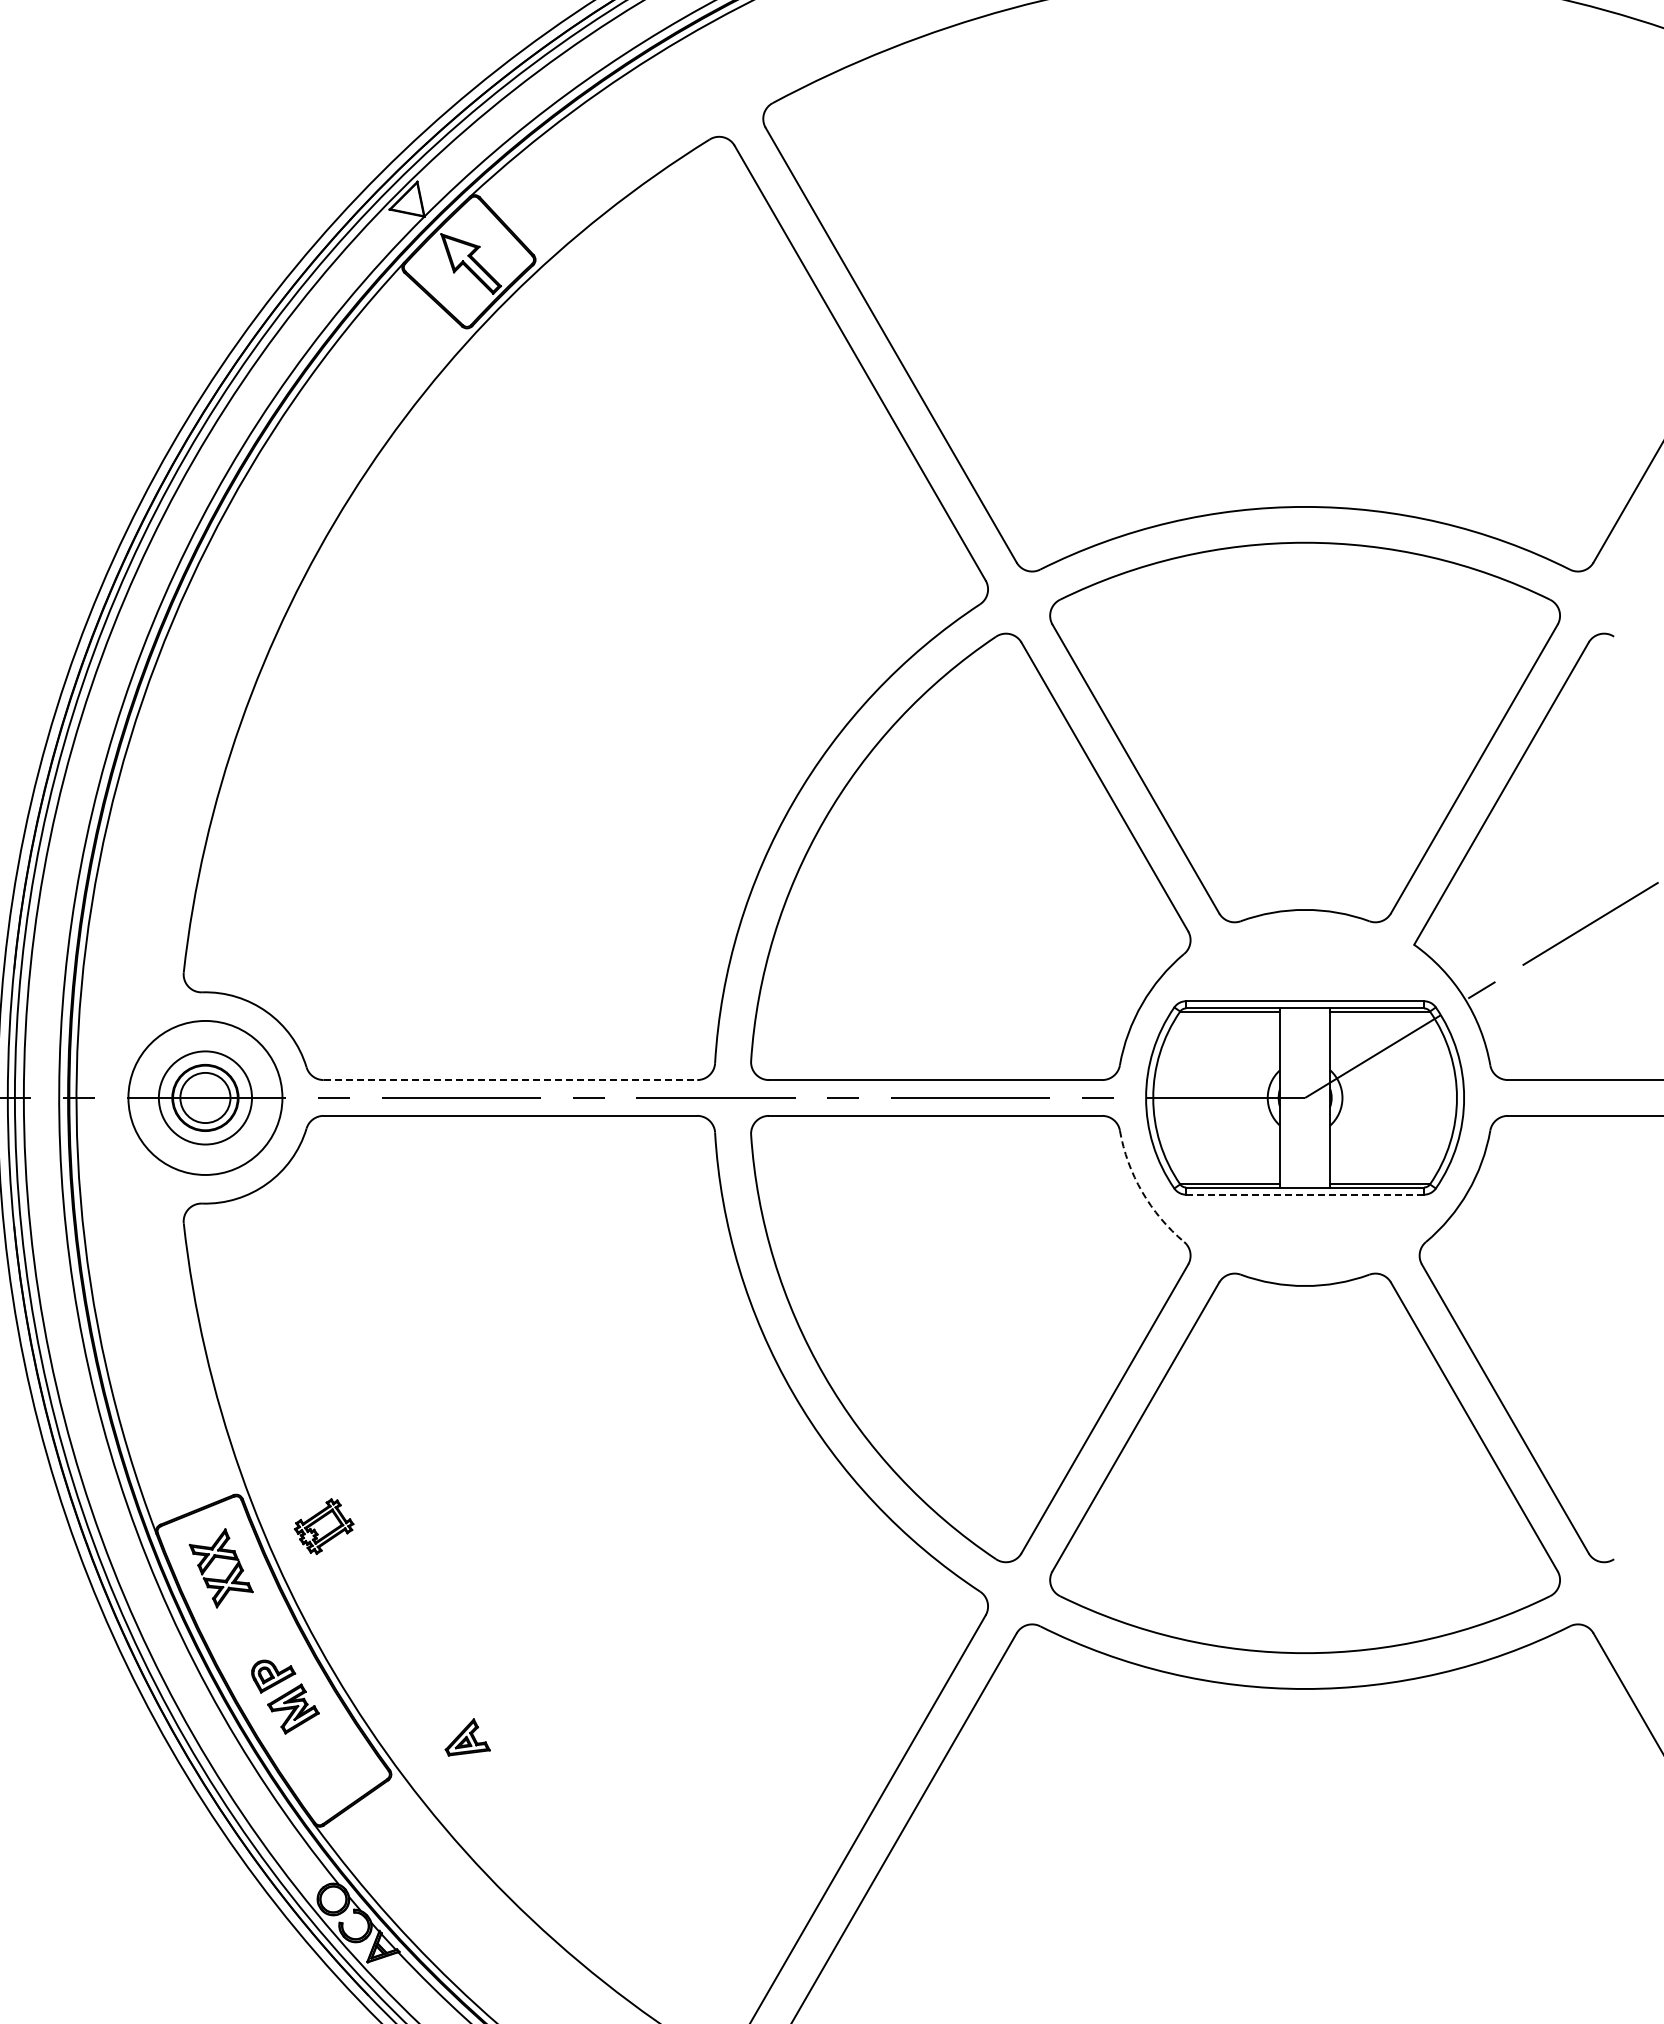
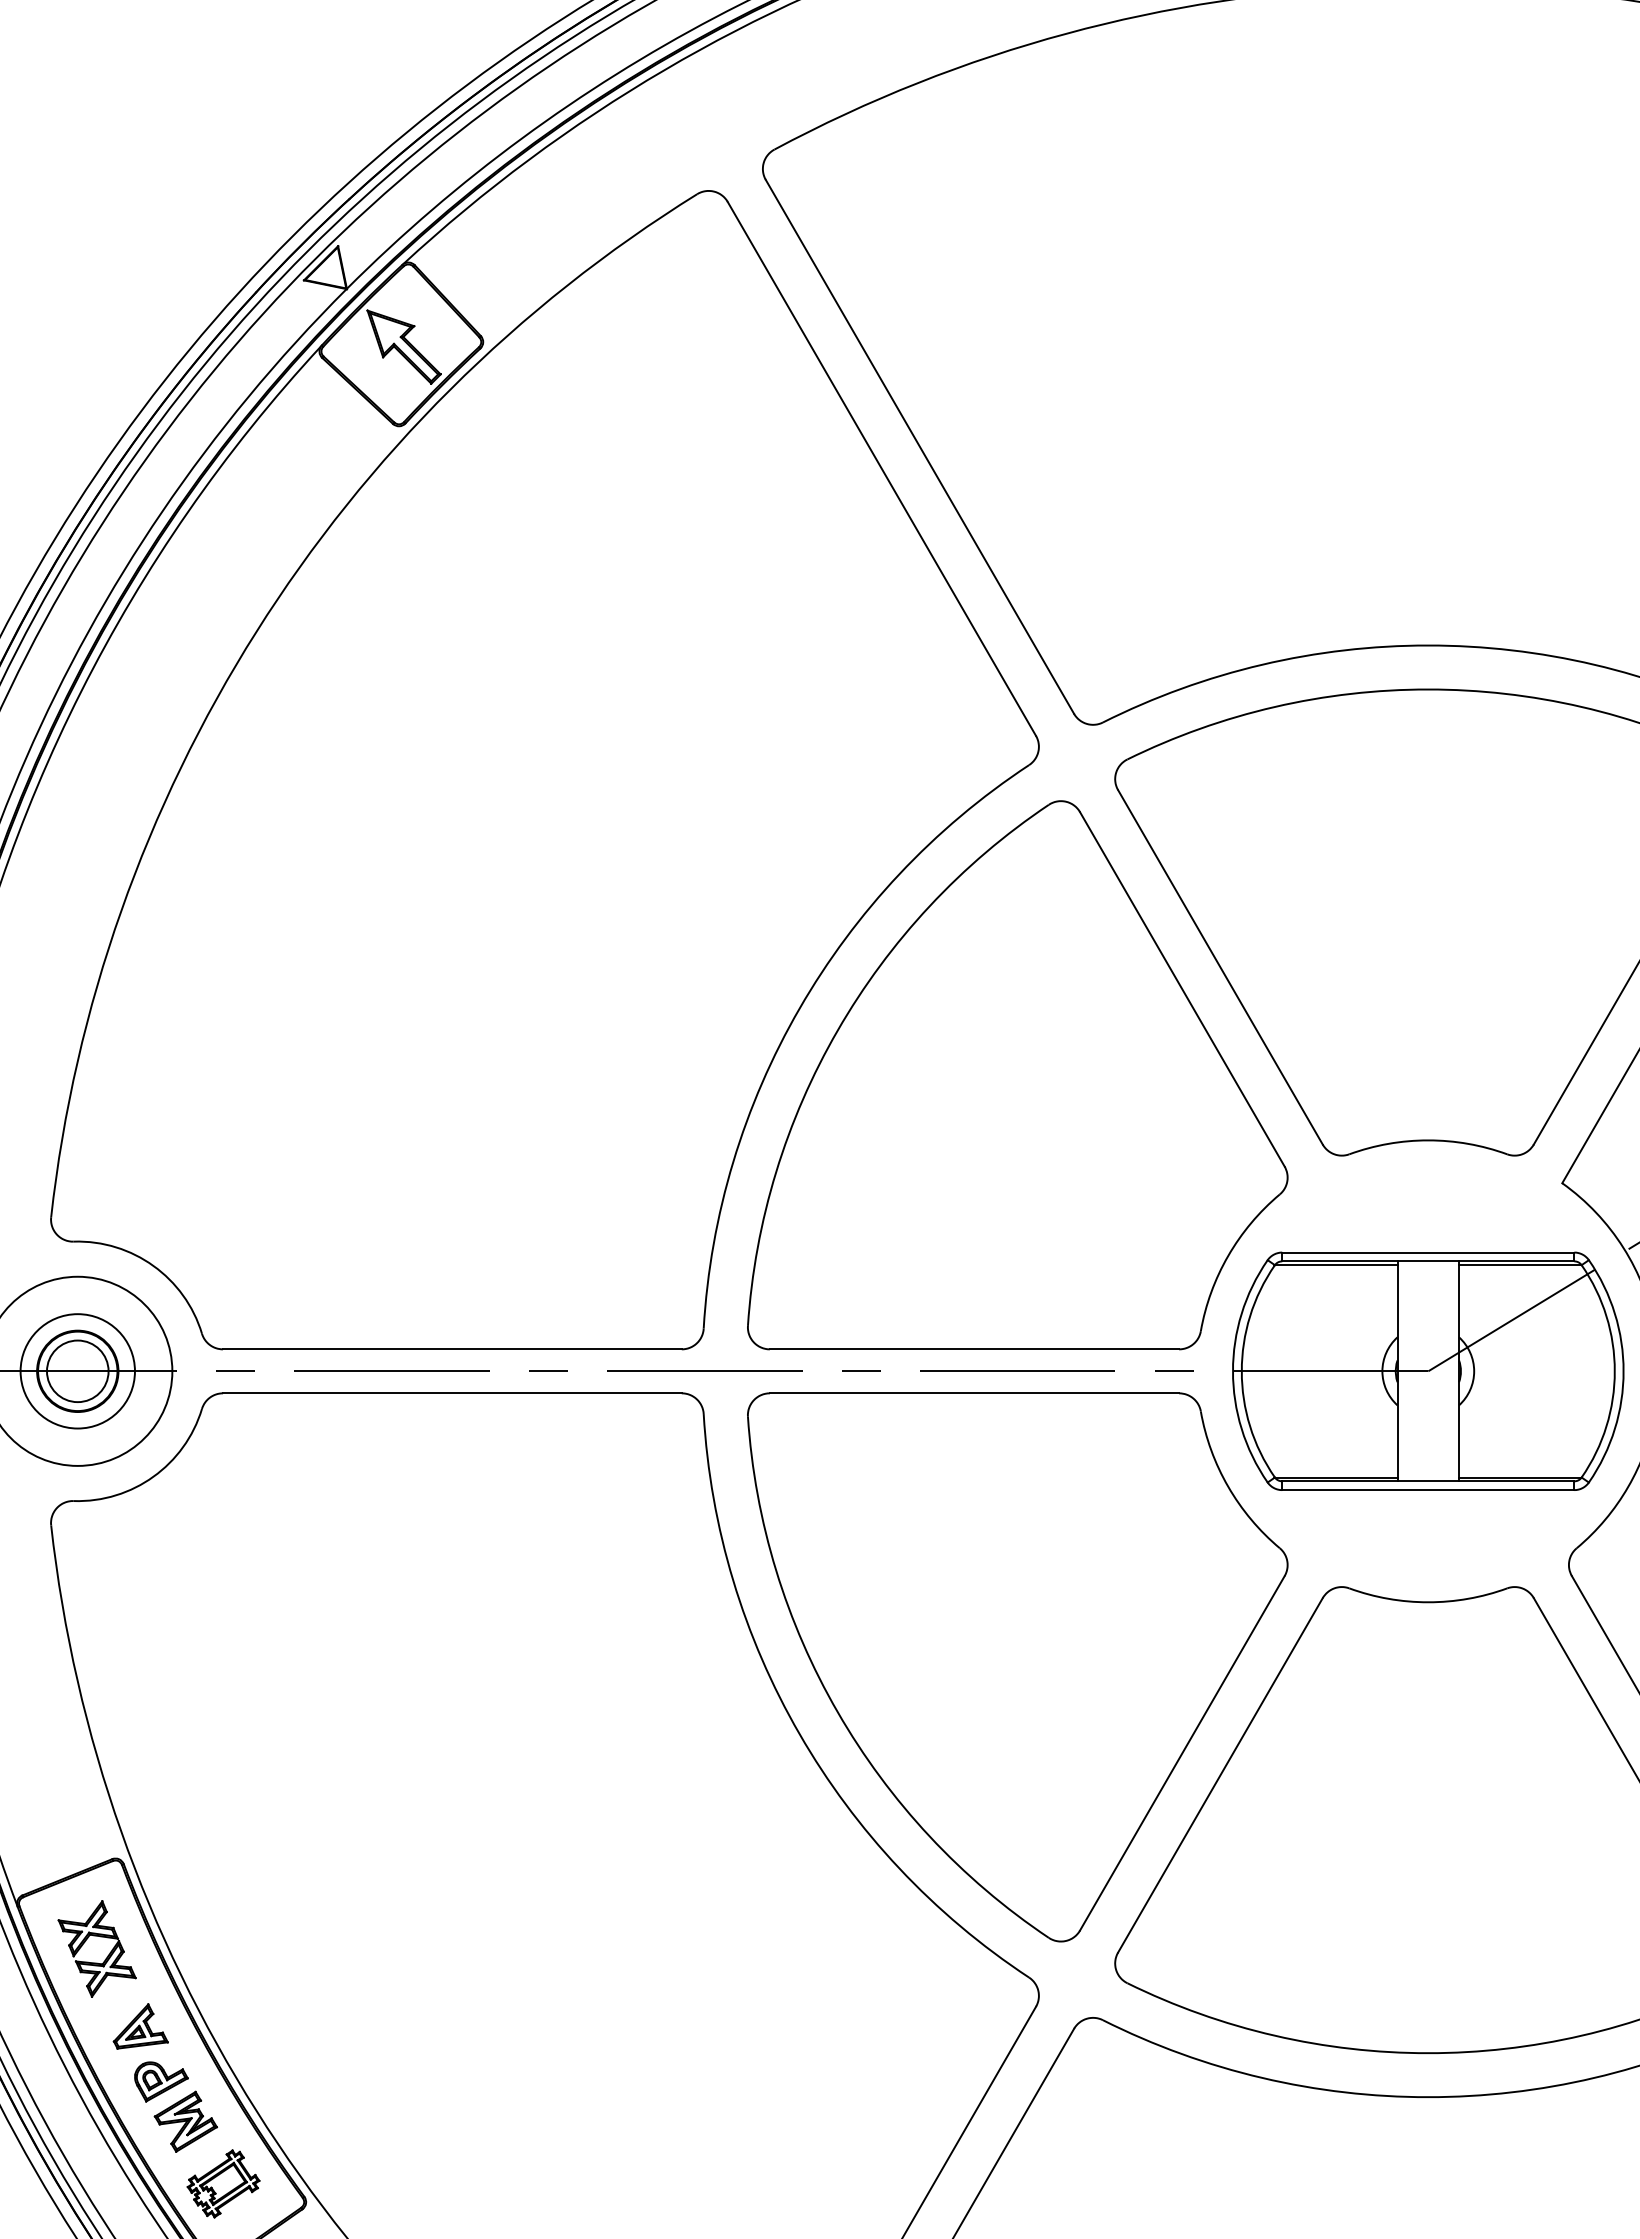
line: (510, 1080) -> (452, 1349), dashed -> solid
arc: (1142, 1192) -> (1228, 1487), dashed -> solid
line: (1305, 1194) -> (1428, 1489), dashed -> solid
part: (324, 1526) -> (224, 2183), moved
part: (467, 1737) -> (140, 2026), moved

